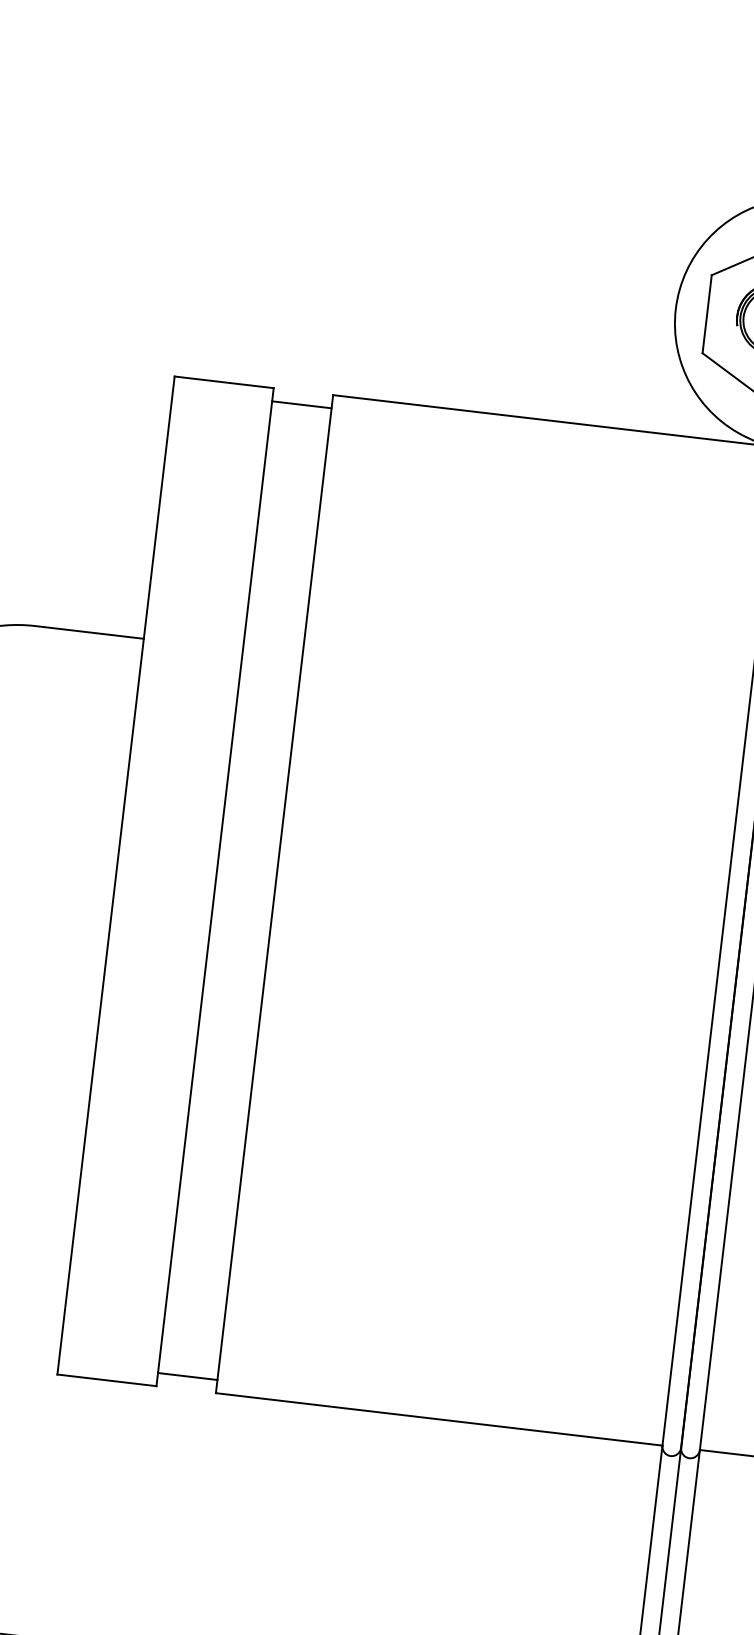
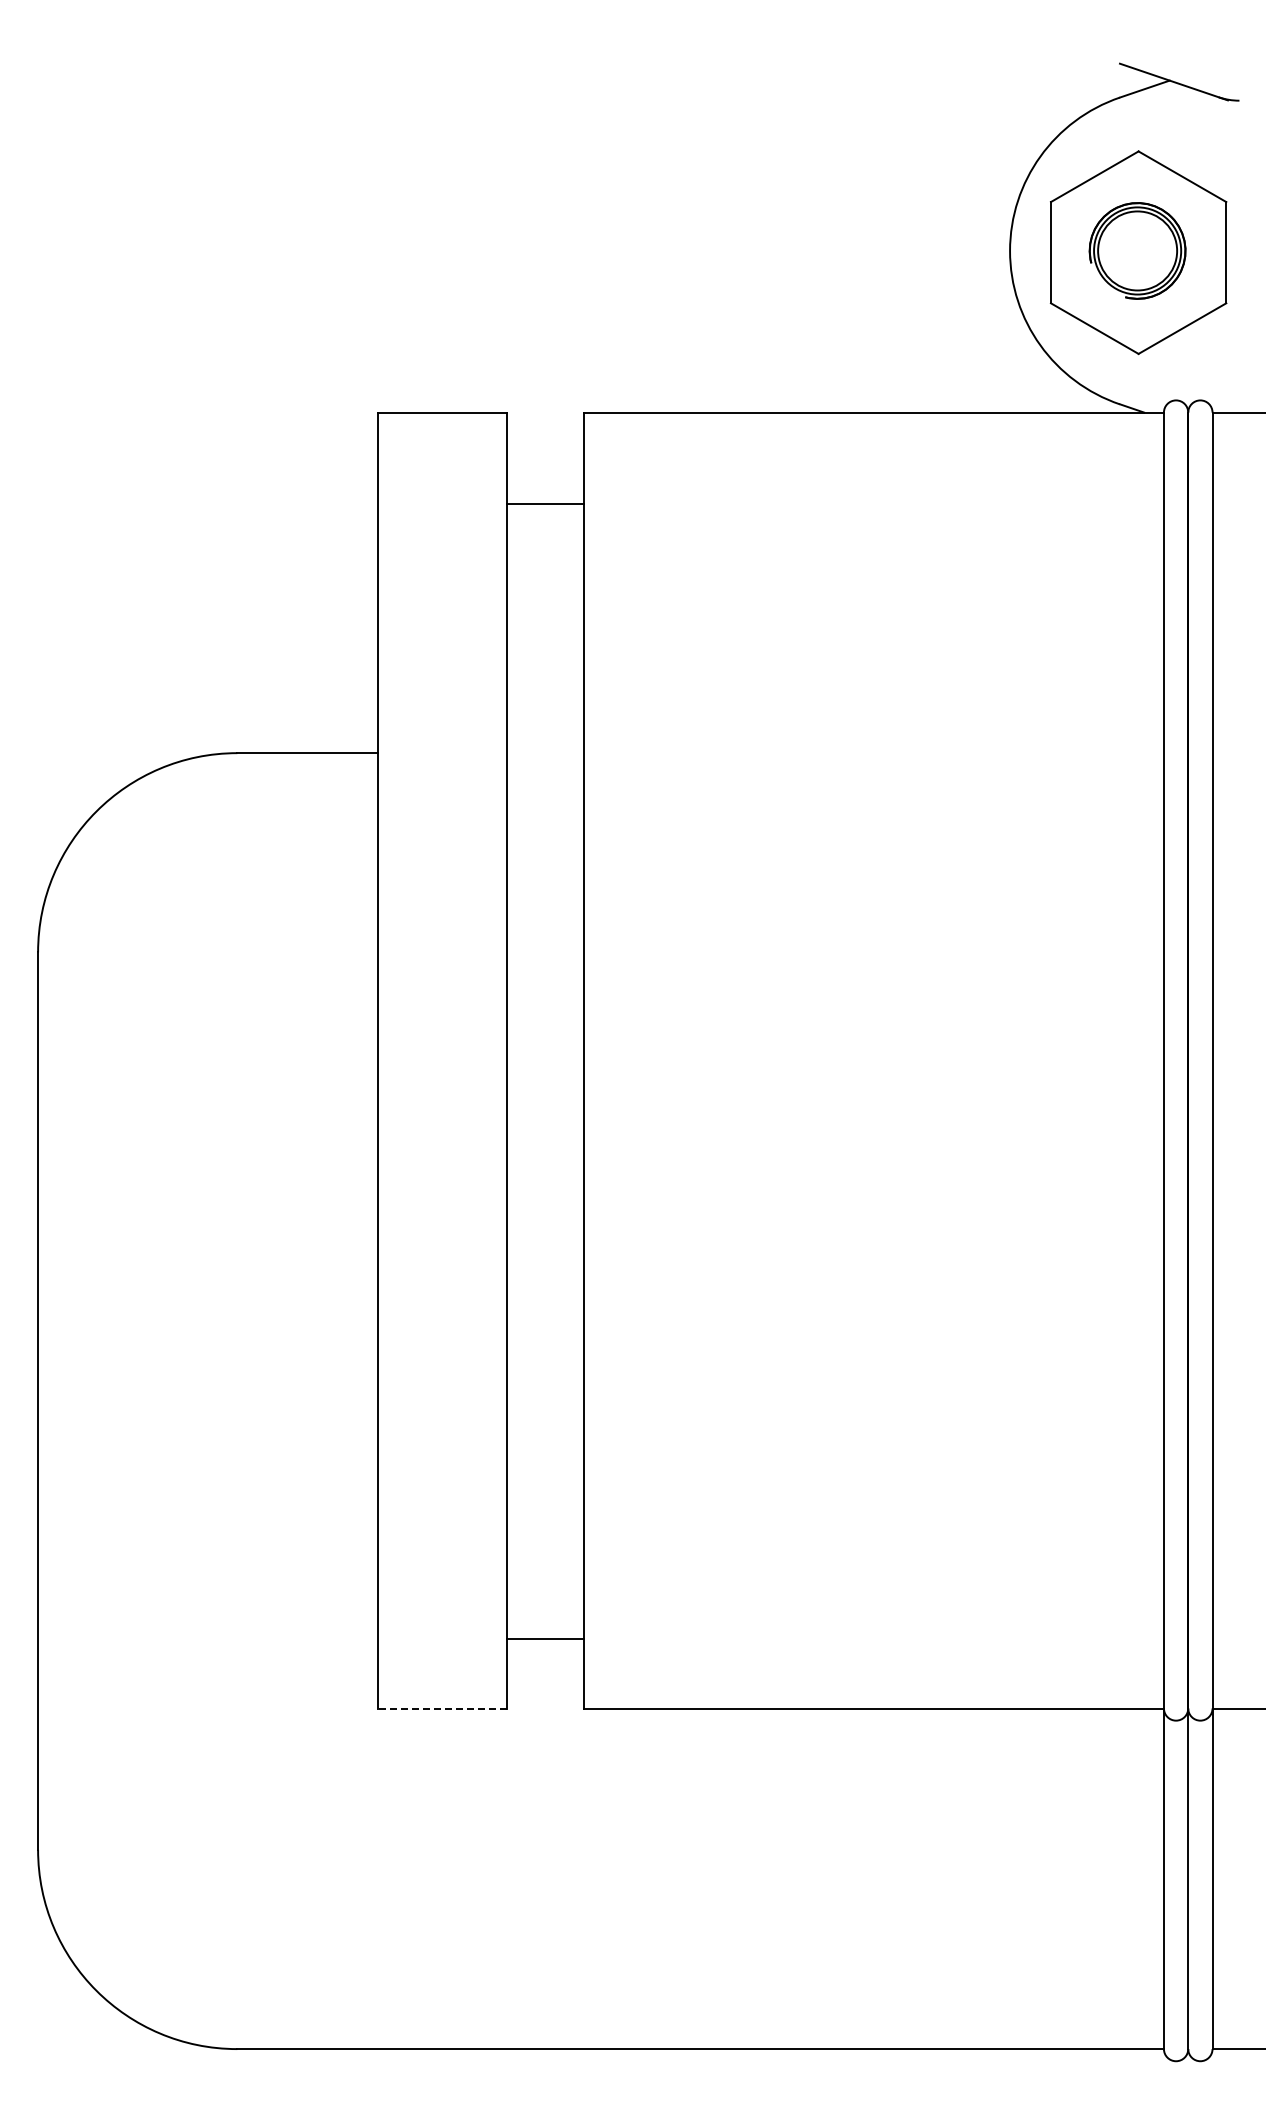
line: (301, 404) -> (545, 503), moved
line: (187, 1376) -> (545, 1639), moved
line: (106, 1380) -> (442, 1708), solid -> dashed

